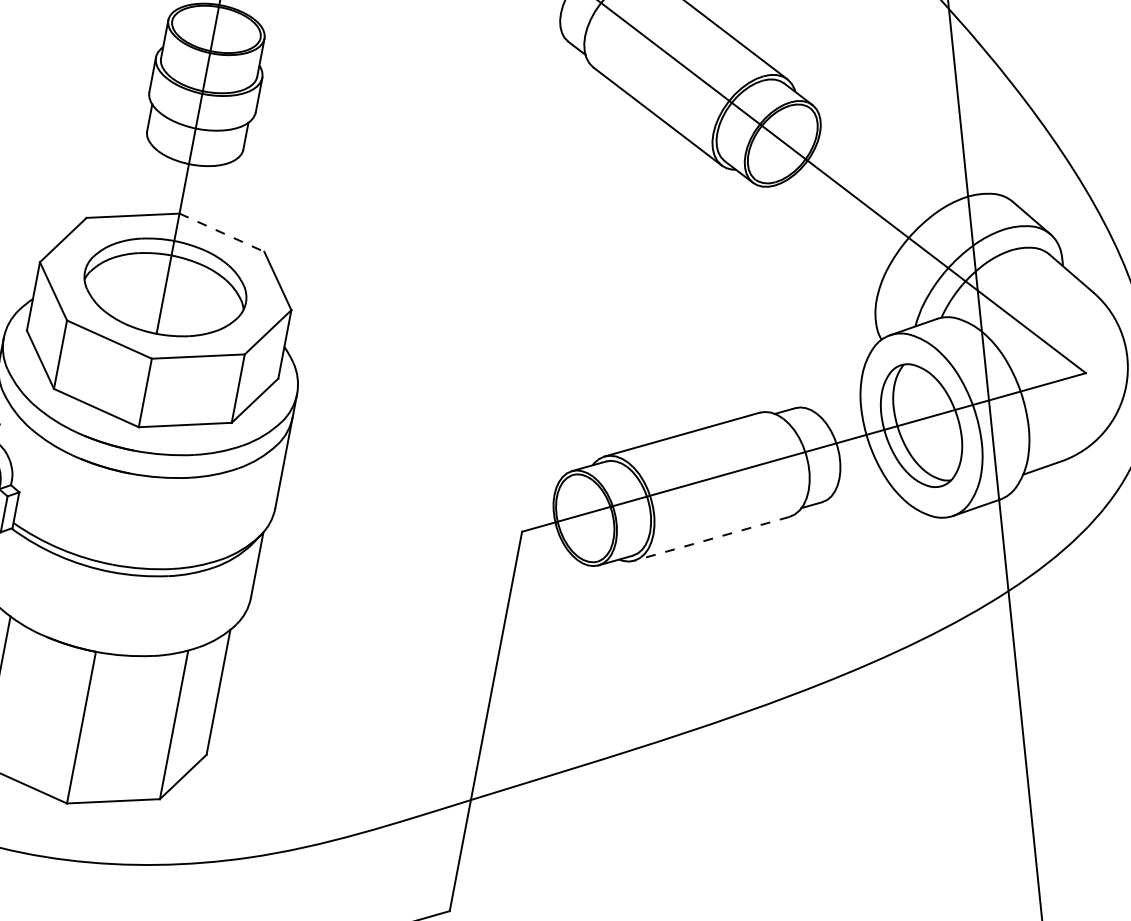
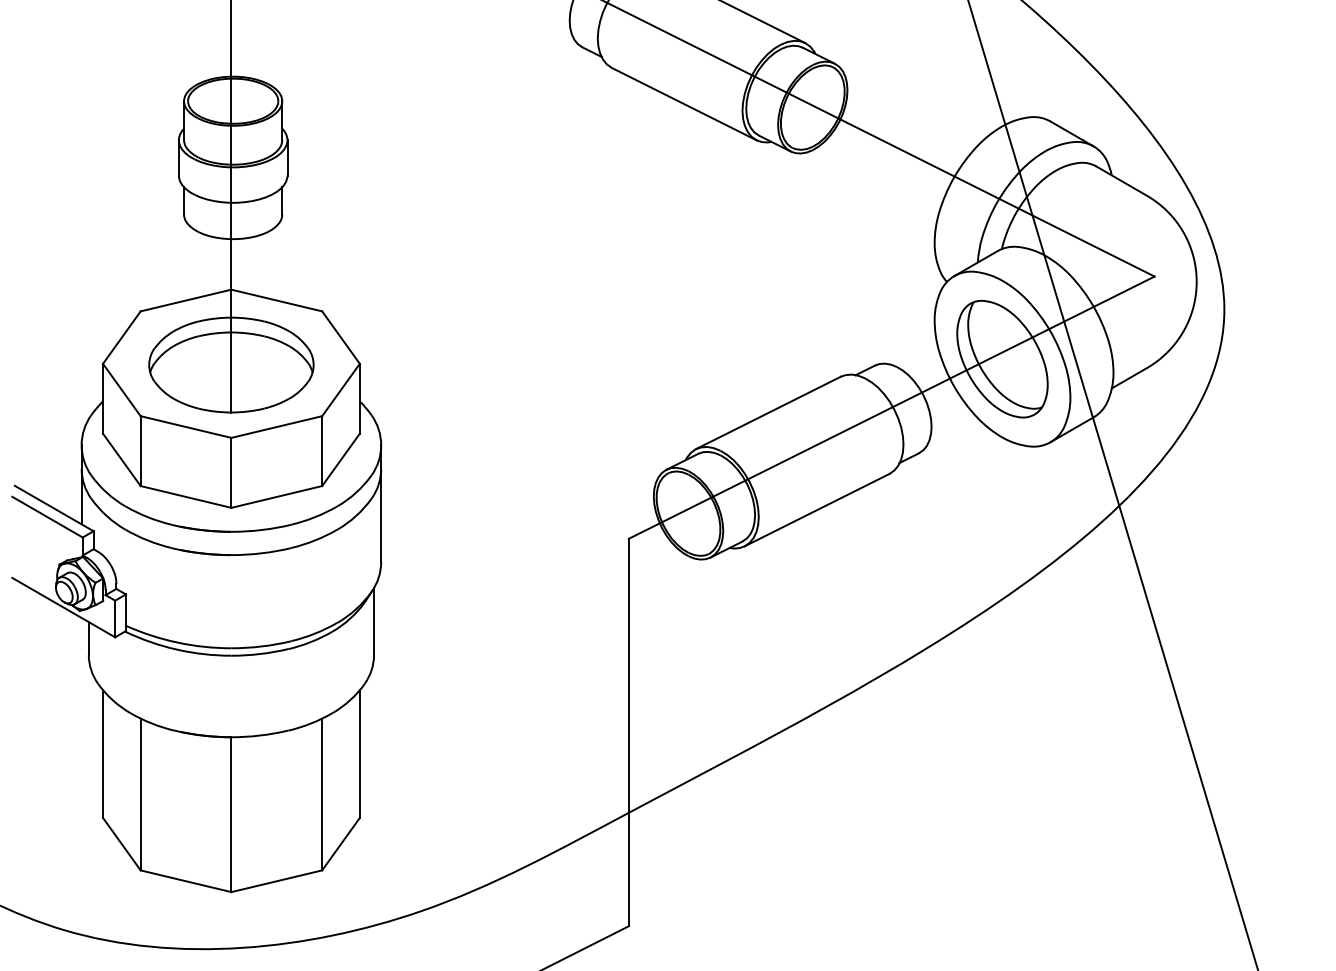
line: (221, 232) -> (276, 300), dashed -> solid
line: (712, 539) -> (817, 510), dashed -> solid

